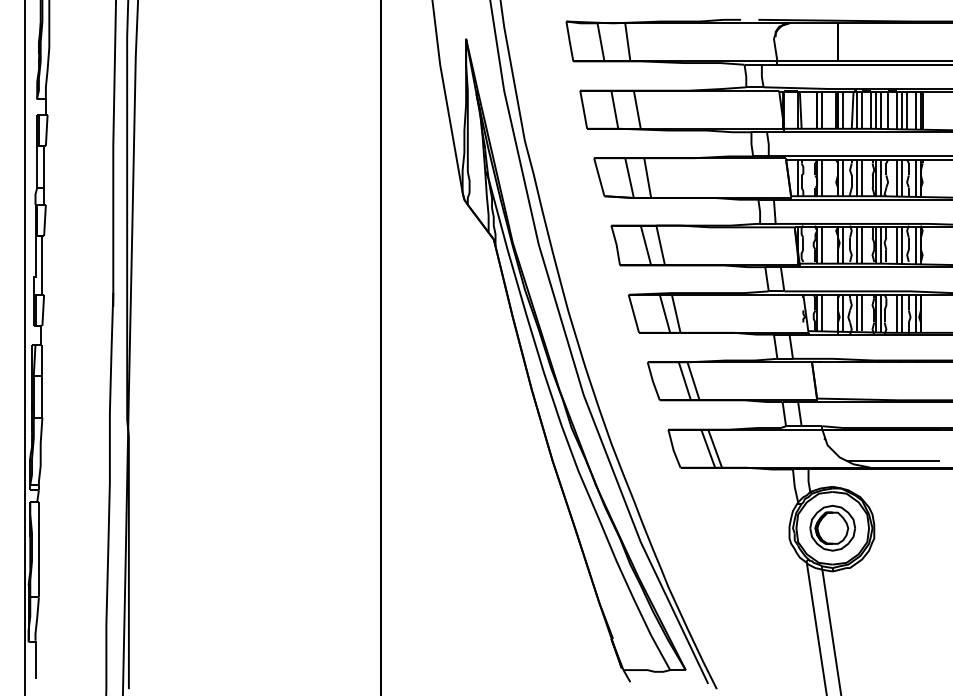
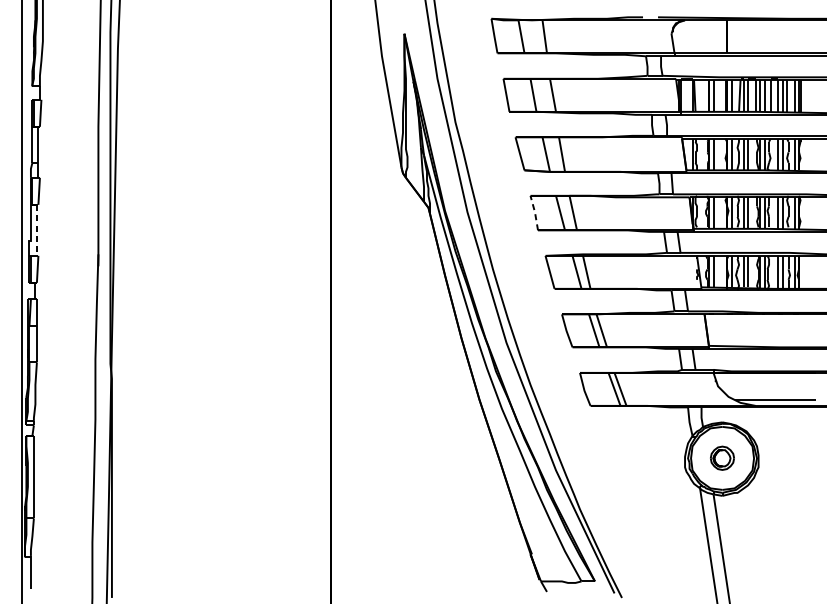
line: (616, 244) -> (534, 212), solid -> dashed
line: (42, 265) -> (37, 230), solid -> dashed
part: (832, 527) -> (722, 457), size x0.6

